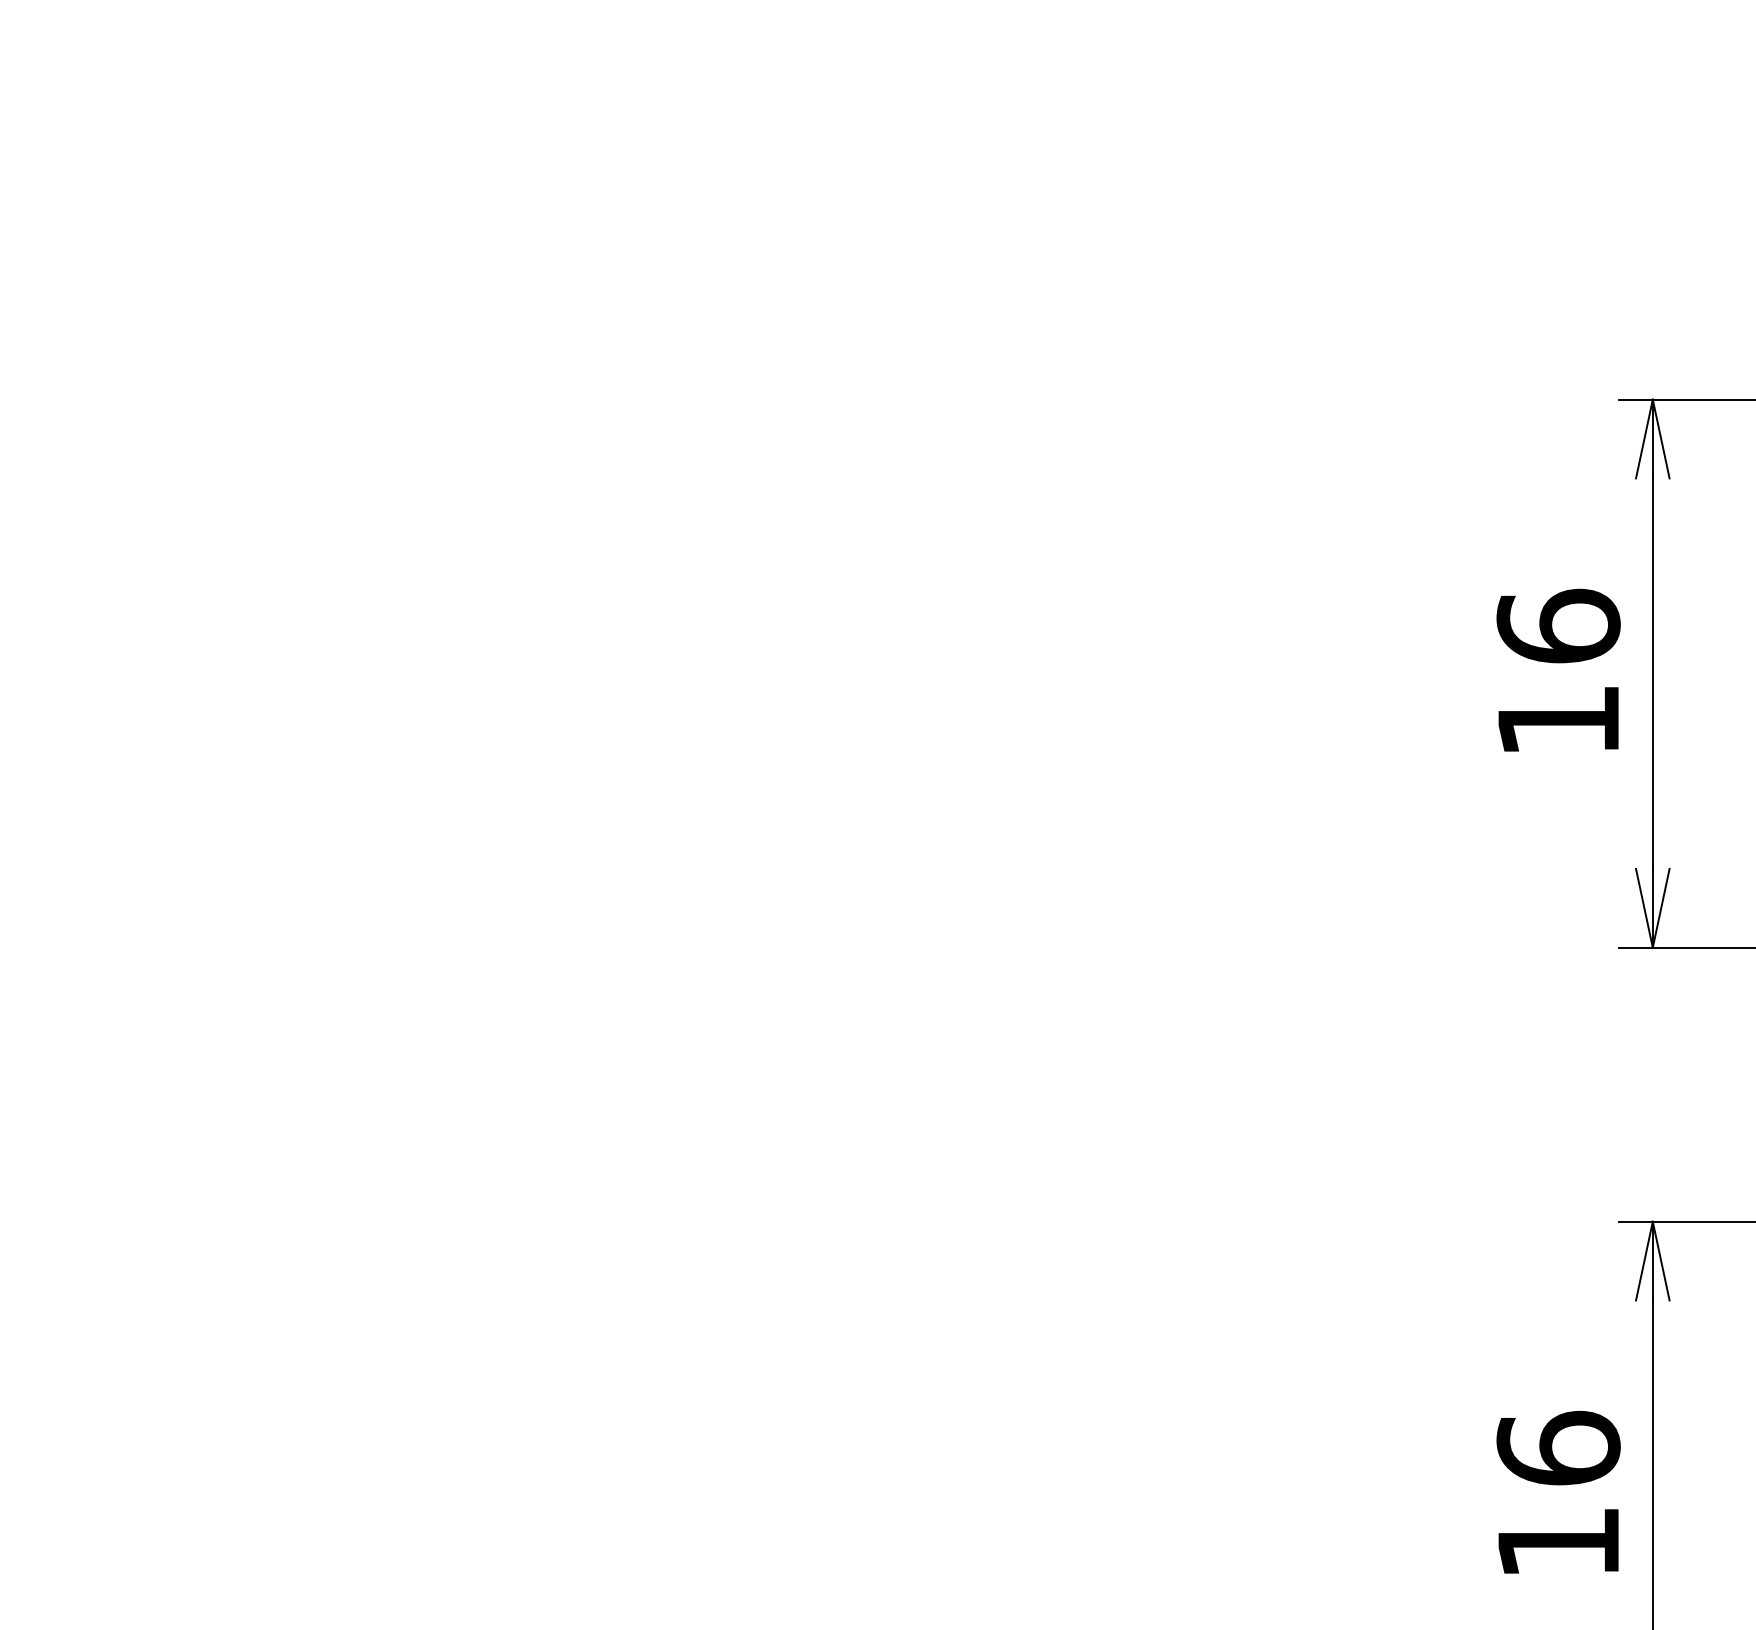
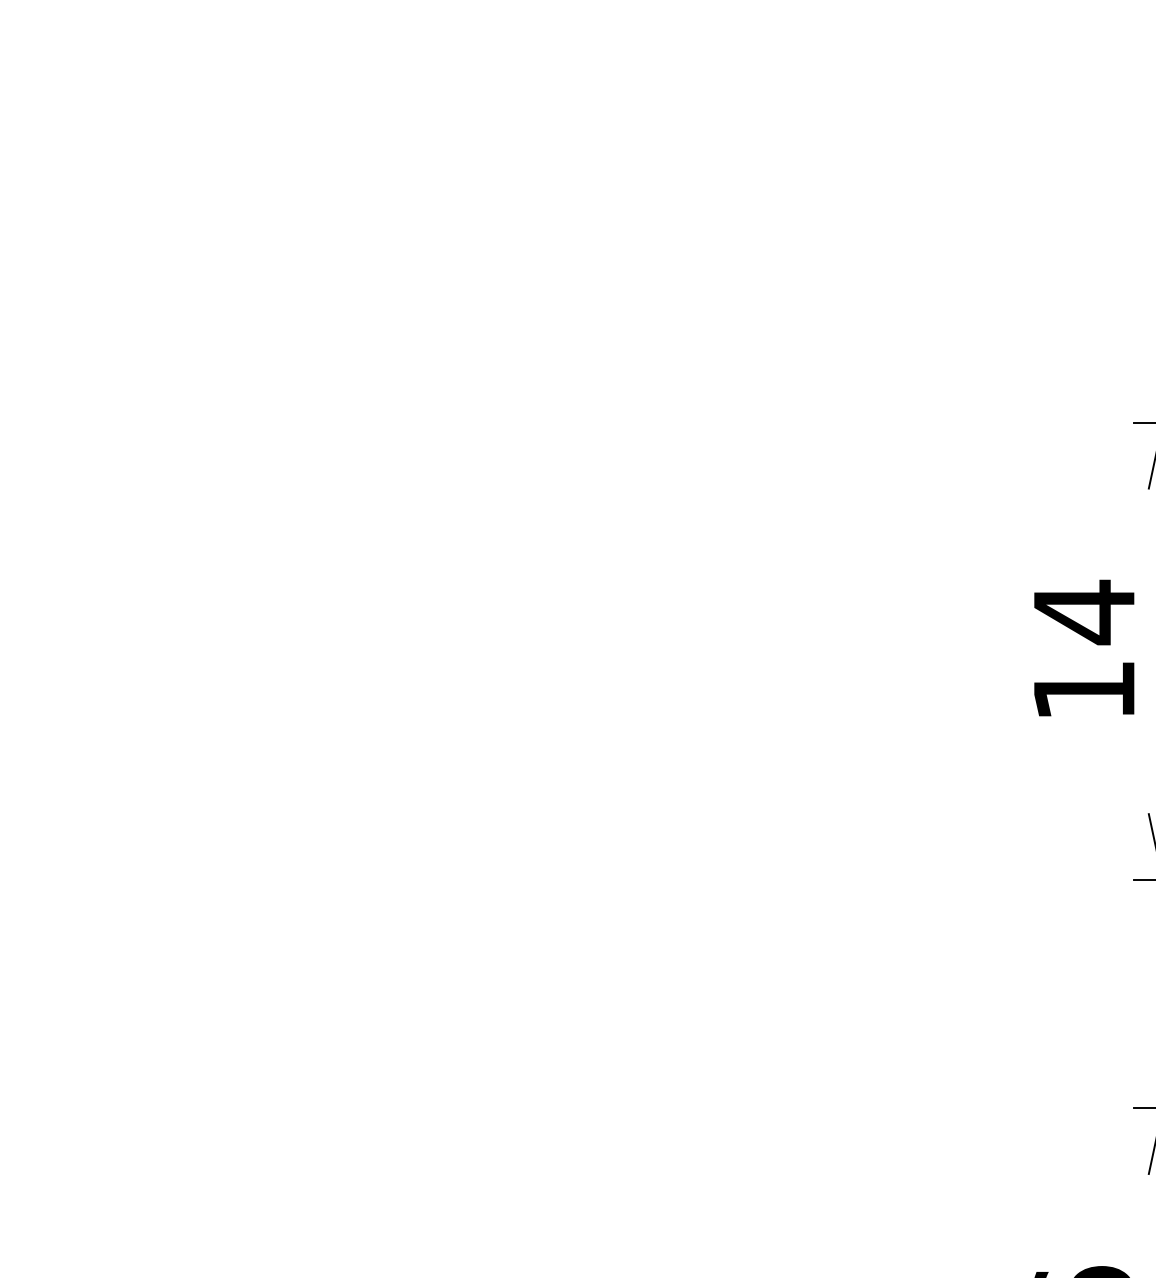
text: (1558, 626) -> (1084, 612), 16 -> 14

